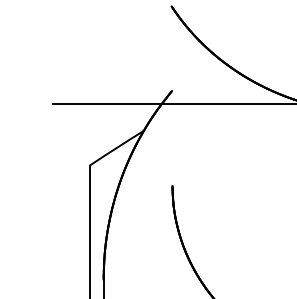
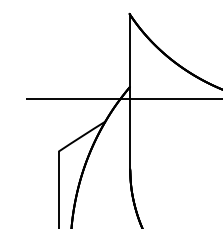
line: (172, 96) -> (130, 91), added

